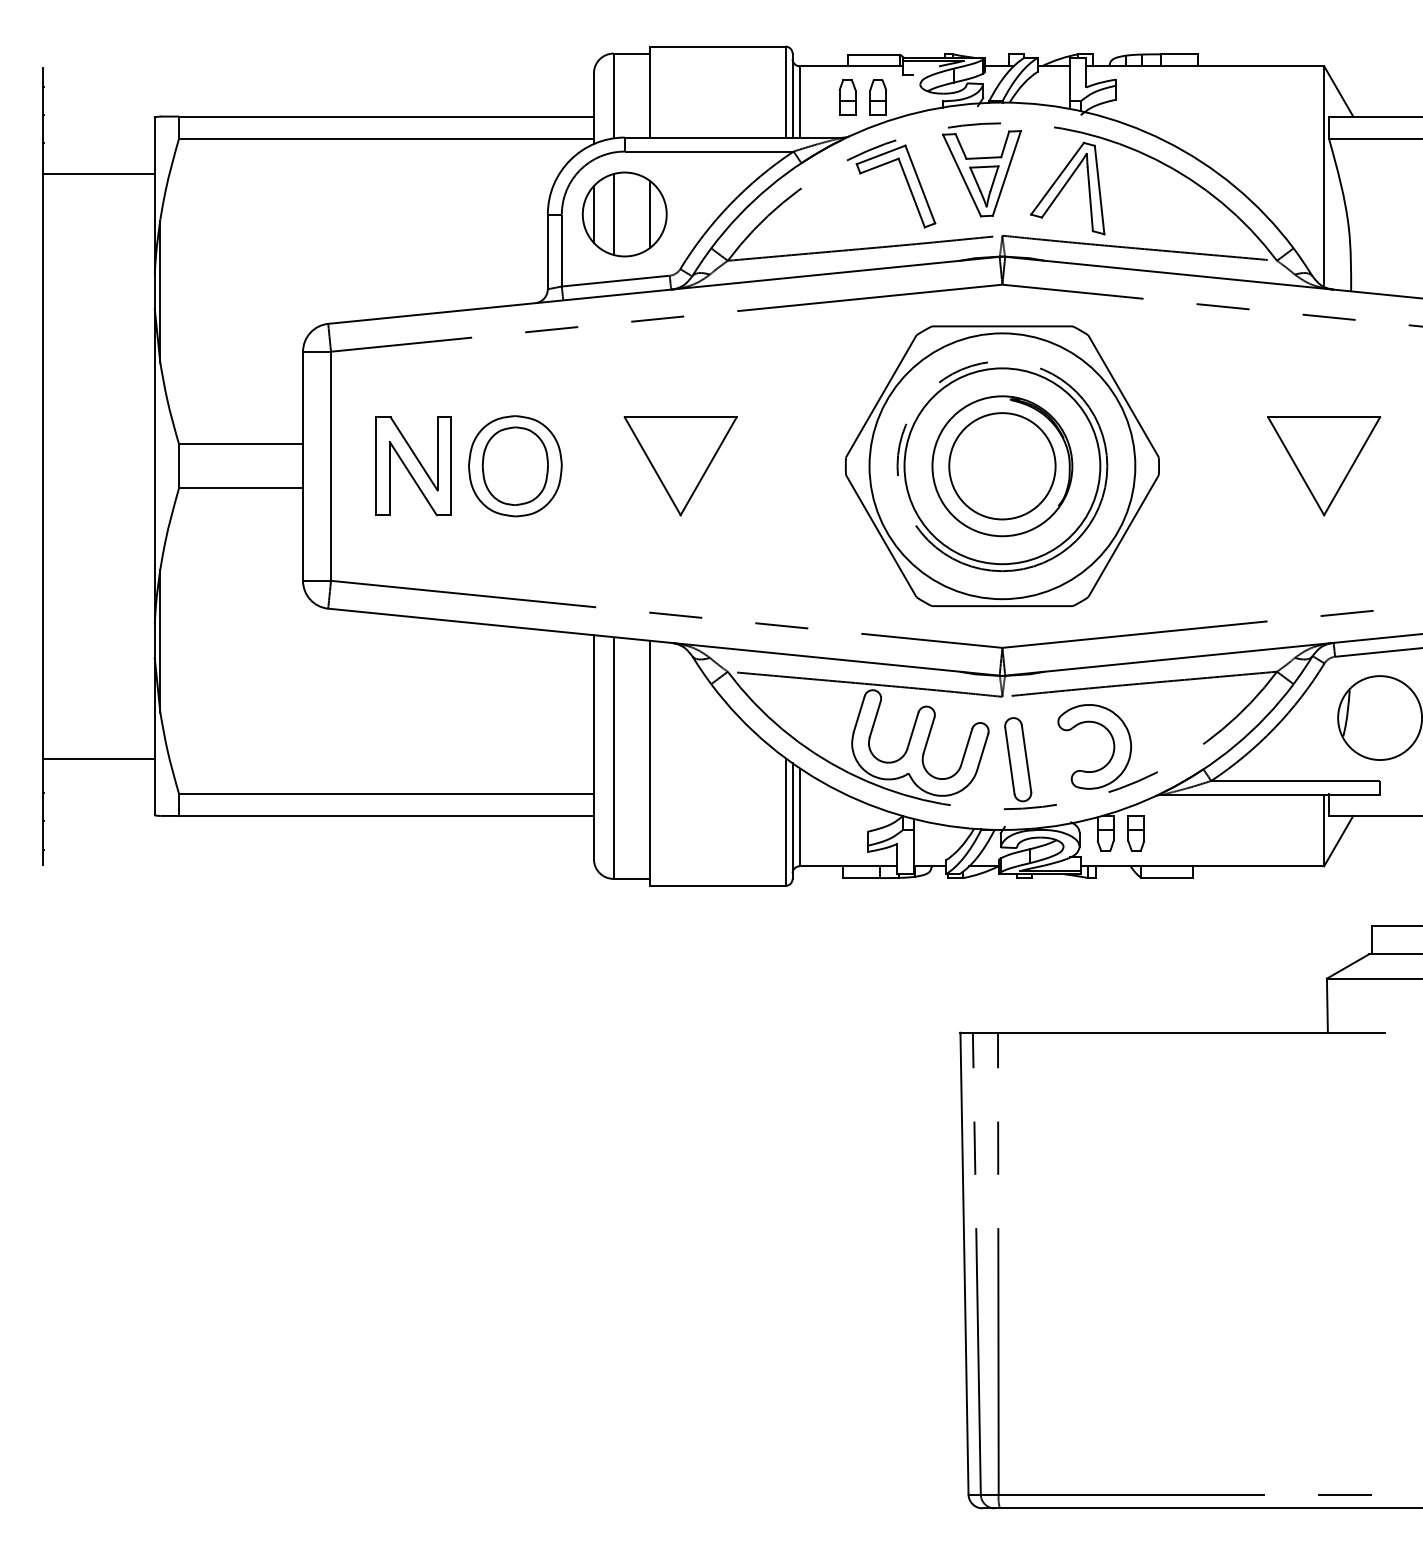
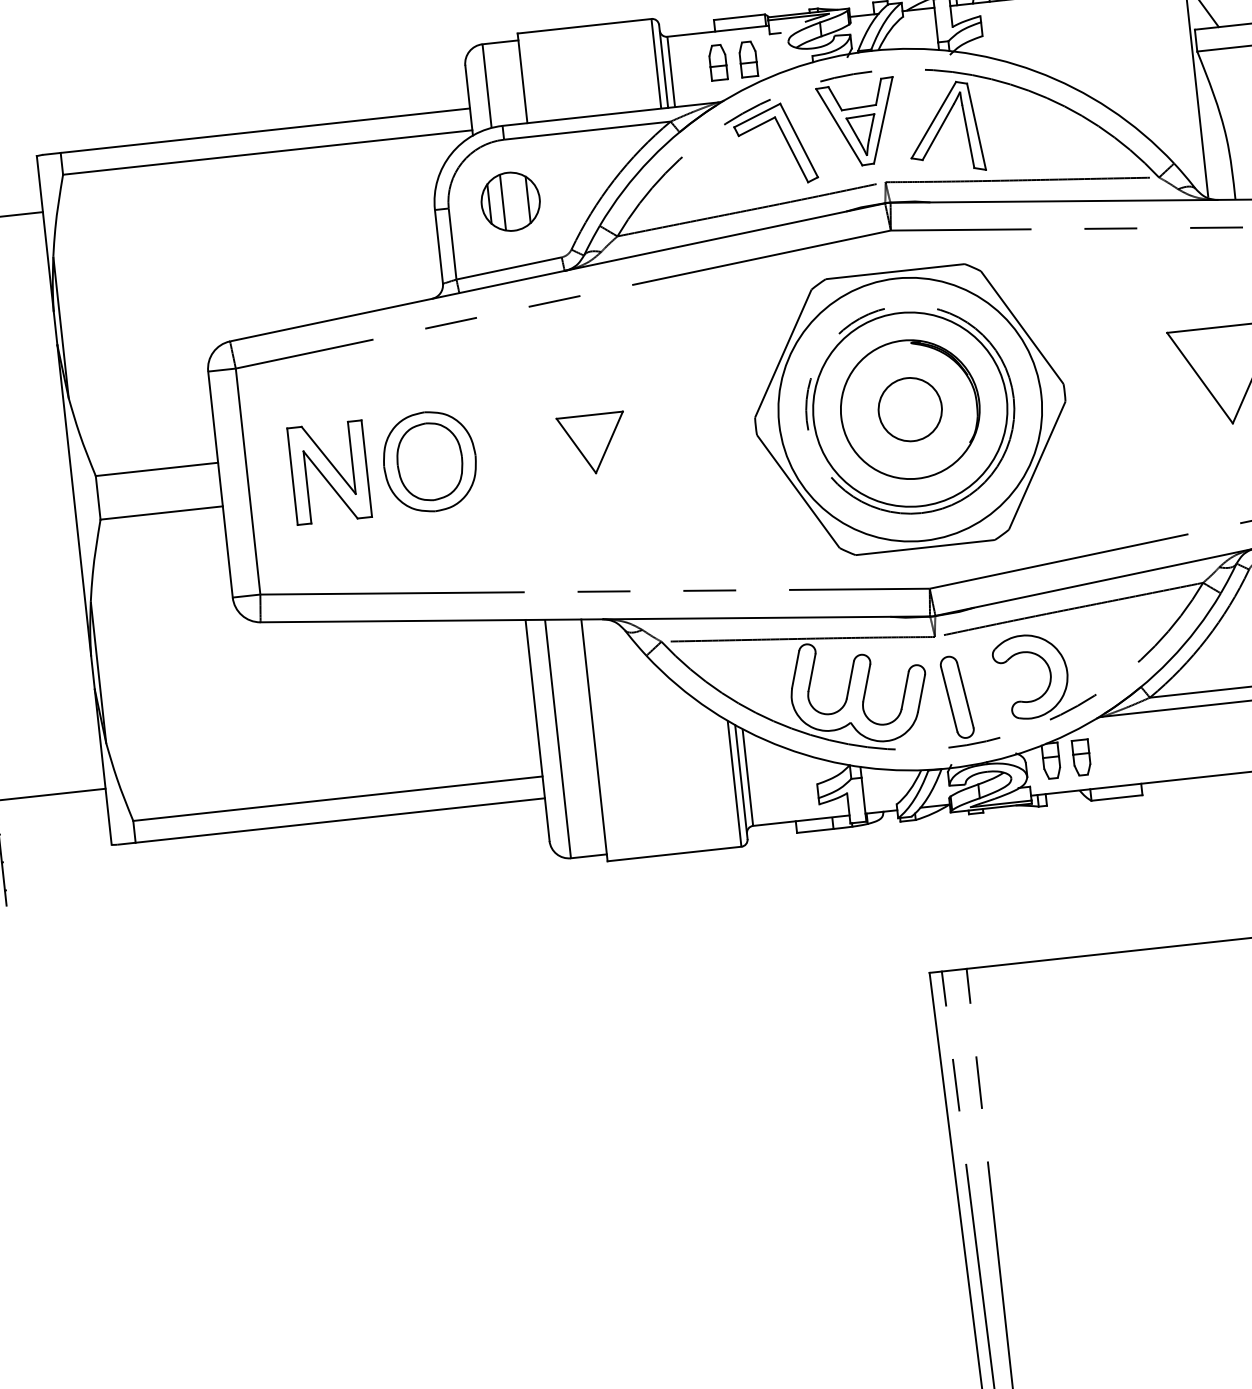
part: (624, 214) -> (510, 201), size x0.7
part: (680, 466) -> (592, 444), size x0.6
circle: (1002, 466) -> (910, 409), size x0.6

